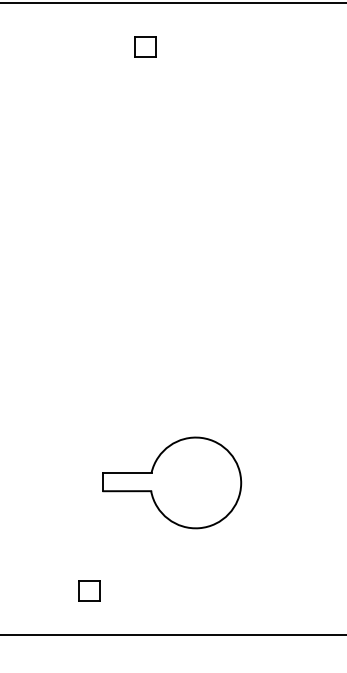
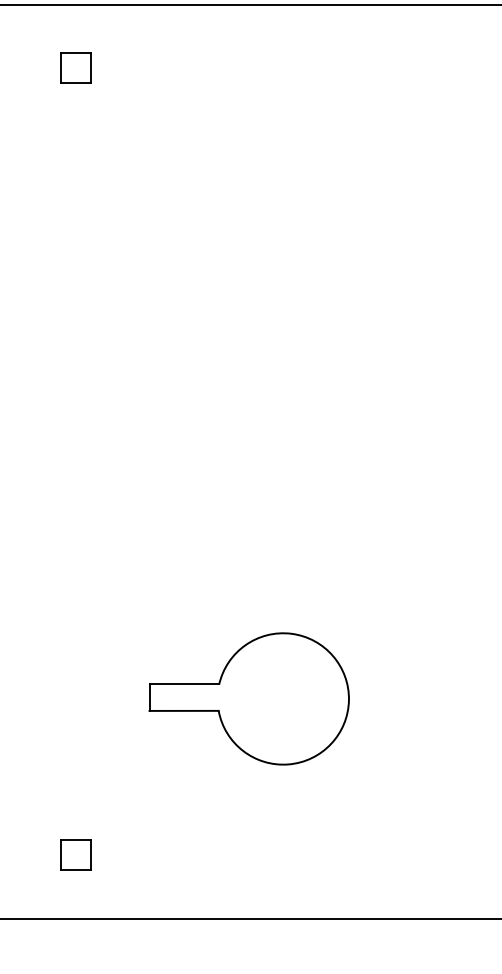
part: (145, 46) -> (75, 67), moved
part: (89, 590) -> (75, 854), moved

